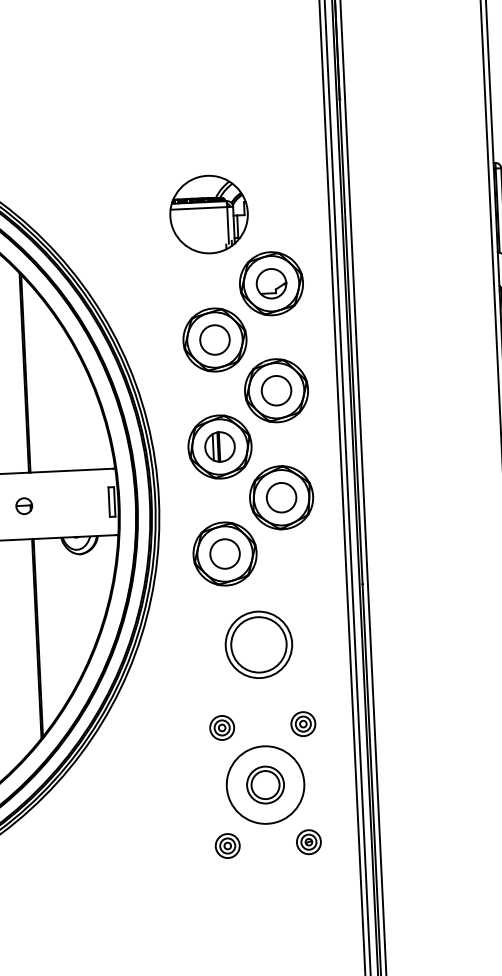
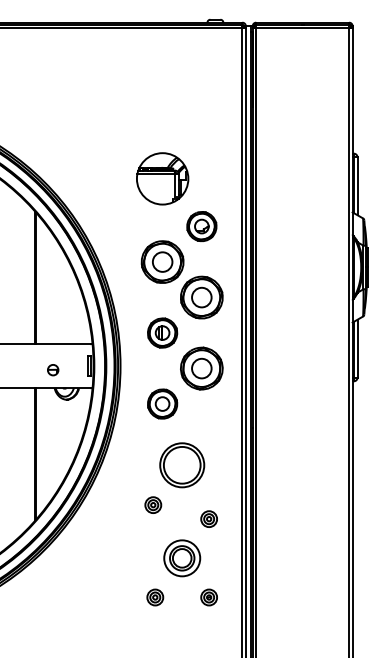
part: (271, 283) -> (201, 226), size x0.7
part: (219, 446) -> (162, 332), size x0.7
part: (24, 506) -> (53, 370), moved
part: (224, 553) -> (162, 403), size x0.7
part: (222, 726) -> (153, 504), moved
circle: (264, 785) -> (181, 558), size x0.7

